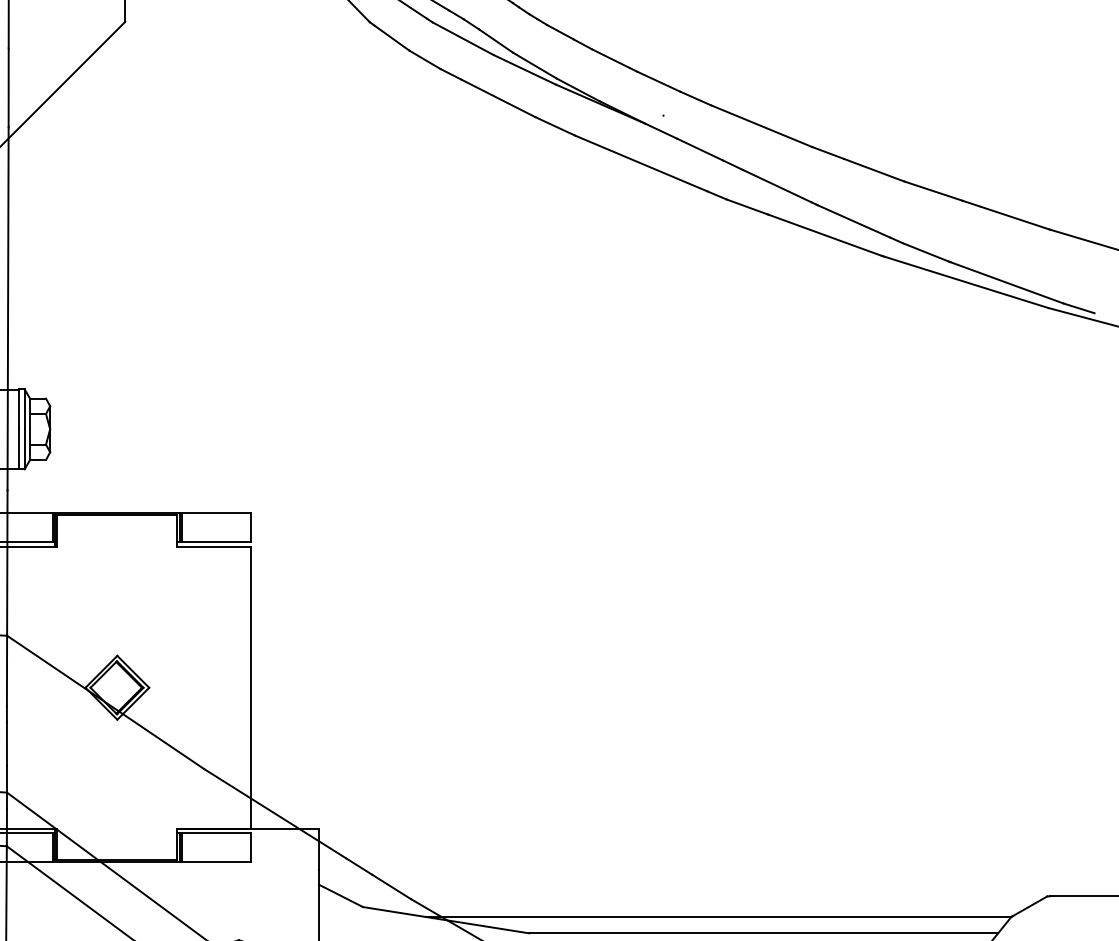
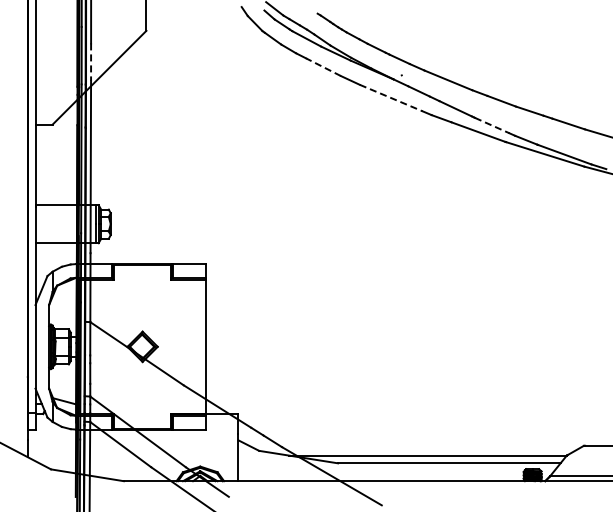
line: (9, 88) -> (91, 62), solid -> dashed
line: (498, 99) -> (323, 67), solid -> dashed
line: (641, 164) -> (391, 98), solid -> dashed
line: (854, 221) -> (492, 125), solid -> dashed

